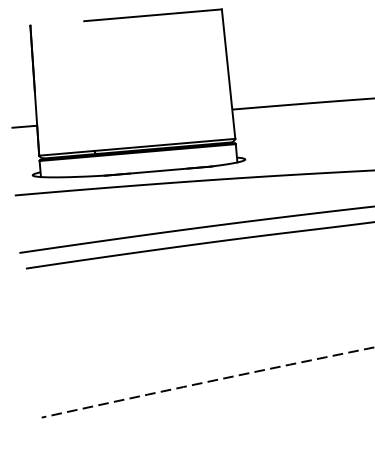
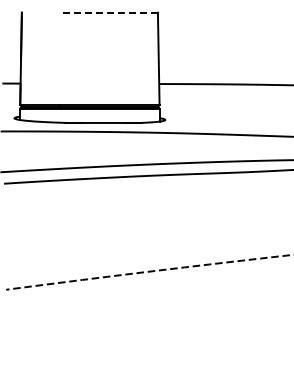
line: (153, 14) -> (109, 12), solid -> dashed

